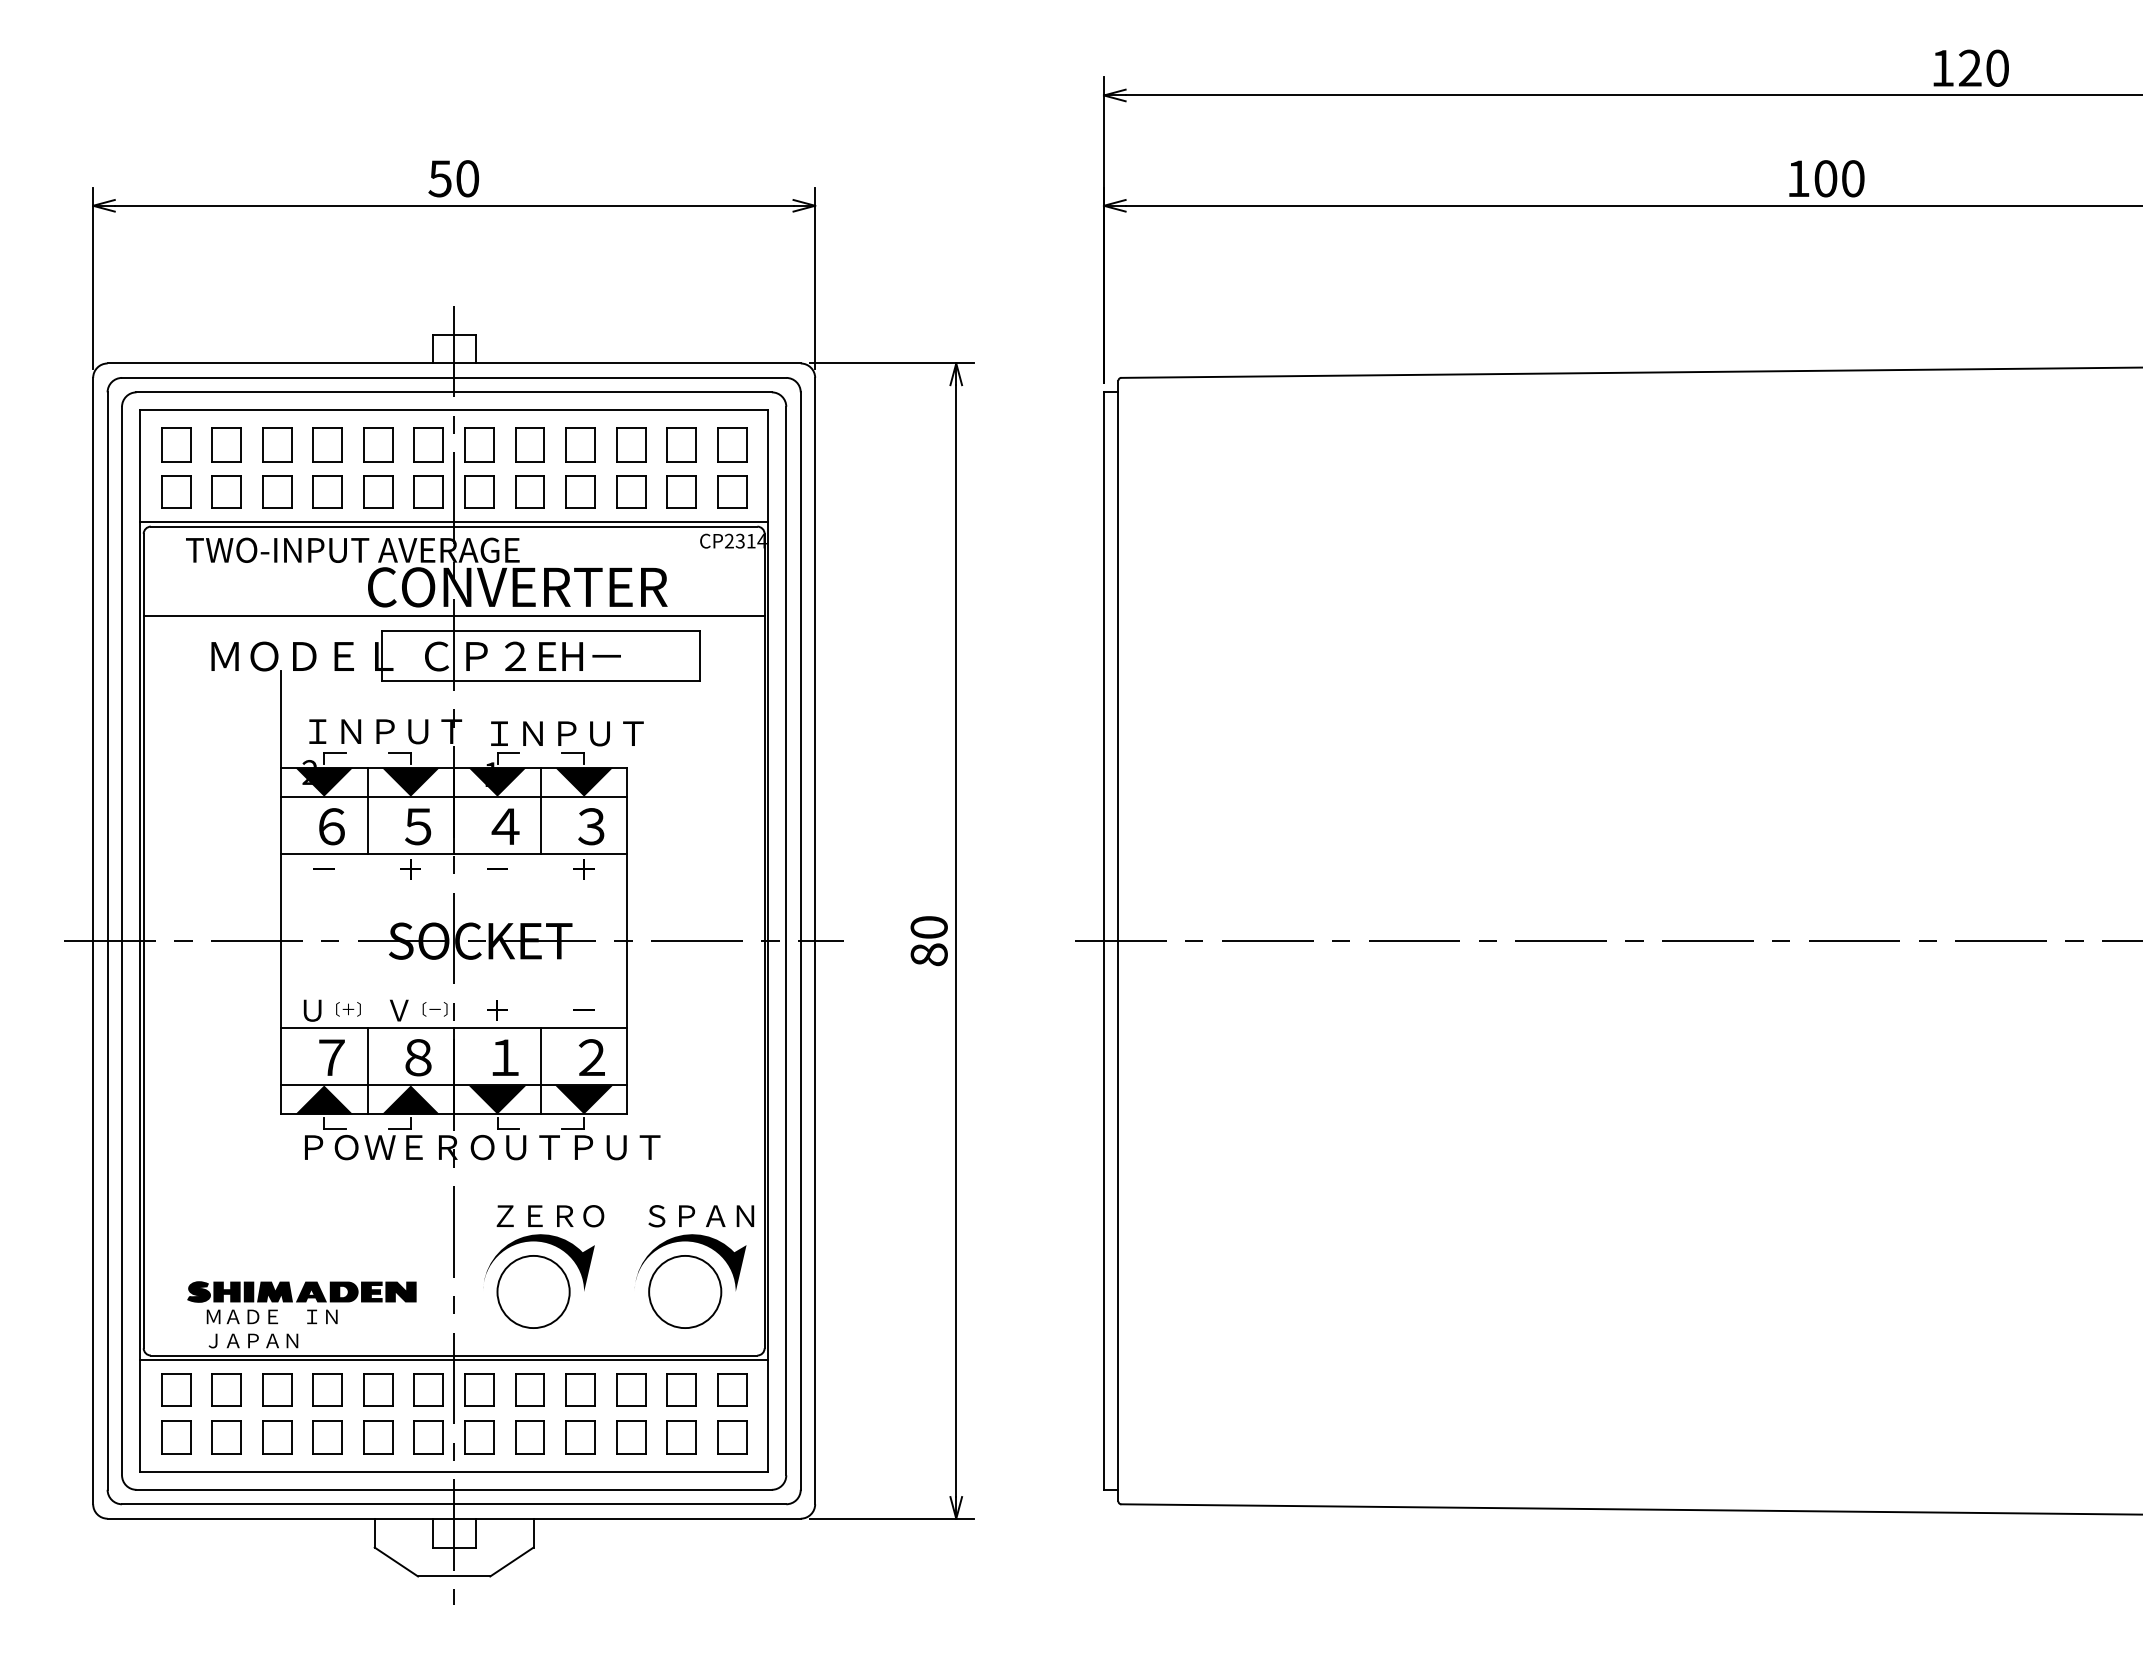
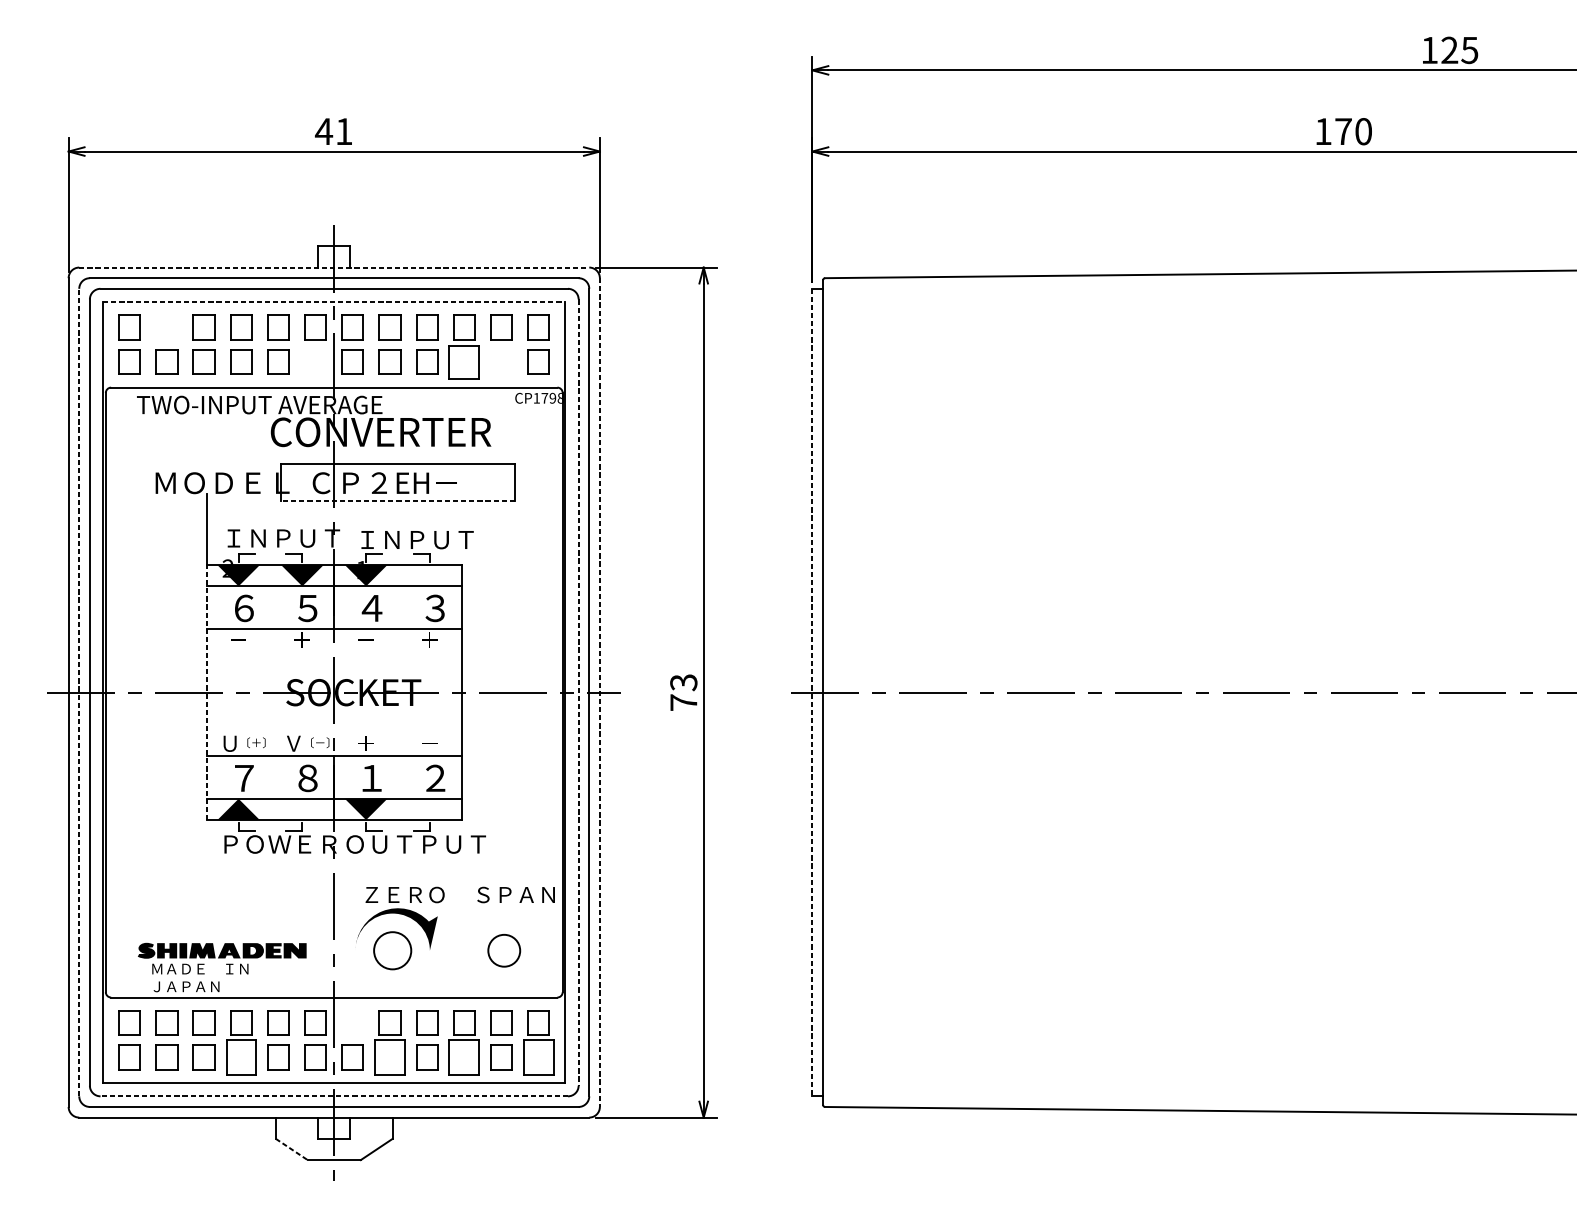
text: (1996, 67) -> (1469, 49), 120 -> 125
text: (453, 178) -> (333, 131), 50 -> 41
text: (1825, 178) -> (1343, 131), 100 -> 170
line: (454, 363) -> (334, 267), solid -> dashed
line: (454, 410) -> (334, 302), solid -> dashed
part: (226, 444) -> (166, 327), removed
part: (428, 491) -> (315, 361), removed
part: (631, 491) -> (464, 361), size x1.4
part: (681, 491) -> (501, 361), removed
line: (454, 522) -> (334, 384), removed
text: (745, 540) -> (548, 397), CP2314 -> CP1798
line: (453, 616) -> (333, 453), removed
line: (540, 681) -> (397, 501), solid -> dashed
fill: (584, 781) -> (430, 575), removed
line: (367, 810) -> (270, 596), removed
line: (540, 810) -> (397, 596), removed
line: (280, 940) -> (206, 692), solid -> dashed
line: (107, 941) -> (79, 692), solid -> dashed
line: (786, 941) -> (578, 692), solid -> dashed
line: (815, 941) -> (600, 692), solid -> dashed
text: (928, 941) -> (683, 692), 80 -> 73
line: (1103, 941) -> (812, 692), solid -> dashed
line: (367, 1070) -> (270, 787), removed
line: (540, 1070) -> (397, 787), removed
fill: (410, 1099) -> (302, 809), removed
fill: (584, 1099) -> (430, 809), removed
fill: (690, 1262) -> (508, 929), removed
circle: (533, 1291) -> (392, 950), size x0.7
circle: (685, 1291) -> (504, 950), size x0.6
line: (454, 1359) -> (334, 1000), removed
part: (479, 1389) -> (352, 1022), removed
part: (327, 1437) -> (241, 1057), size x1.4
part: (529, 1437) -> (389, 1057), size x1.4
part: (631, 1437) -> (464, 1057), size x1.4
part: (732, 1437) -> (539, 1057), size x1.4
line: (454, 1489) -> (334, 1096), solid -> dashed
line: (396, 1562) -> (291, 1149), solid -> dashed

